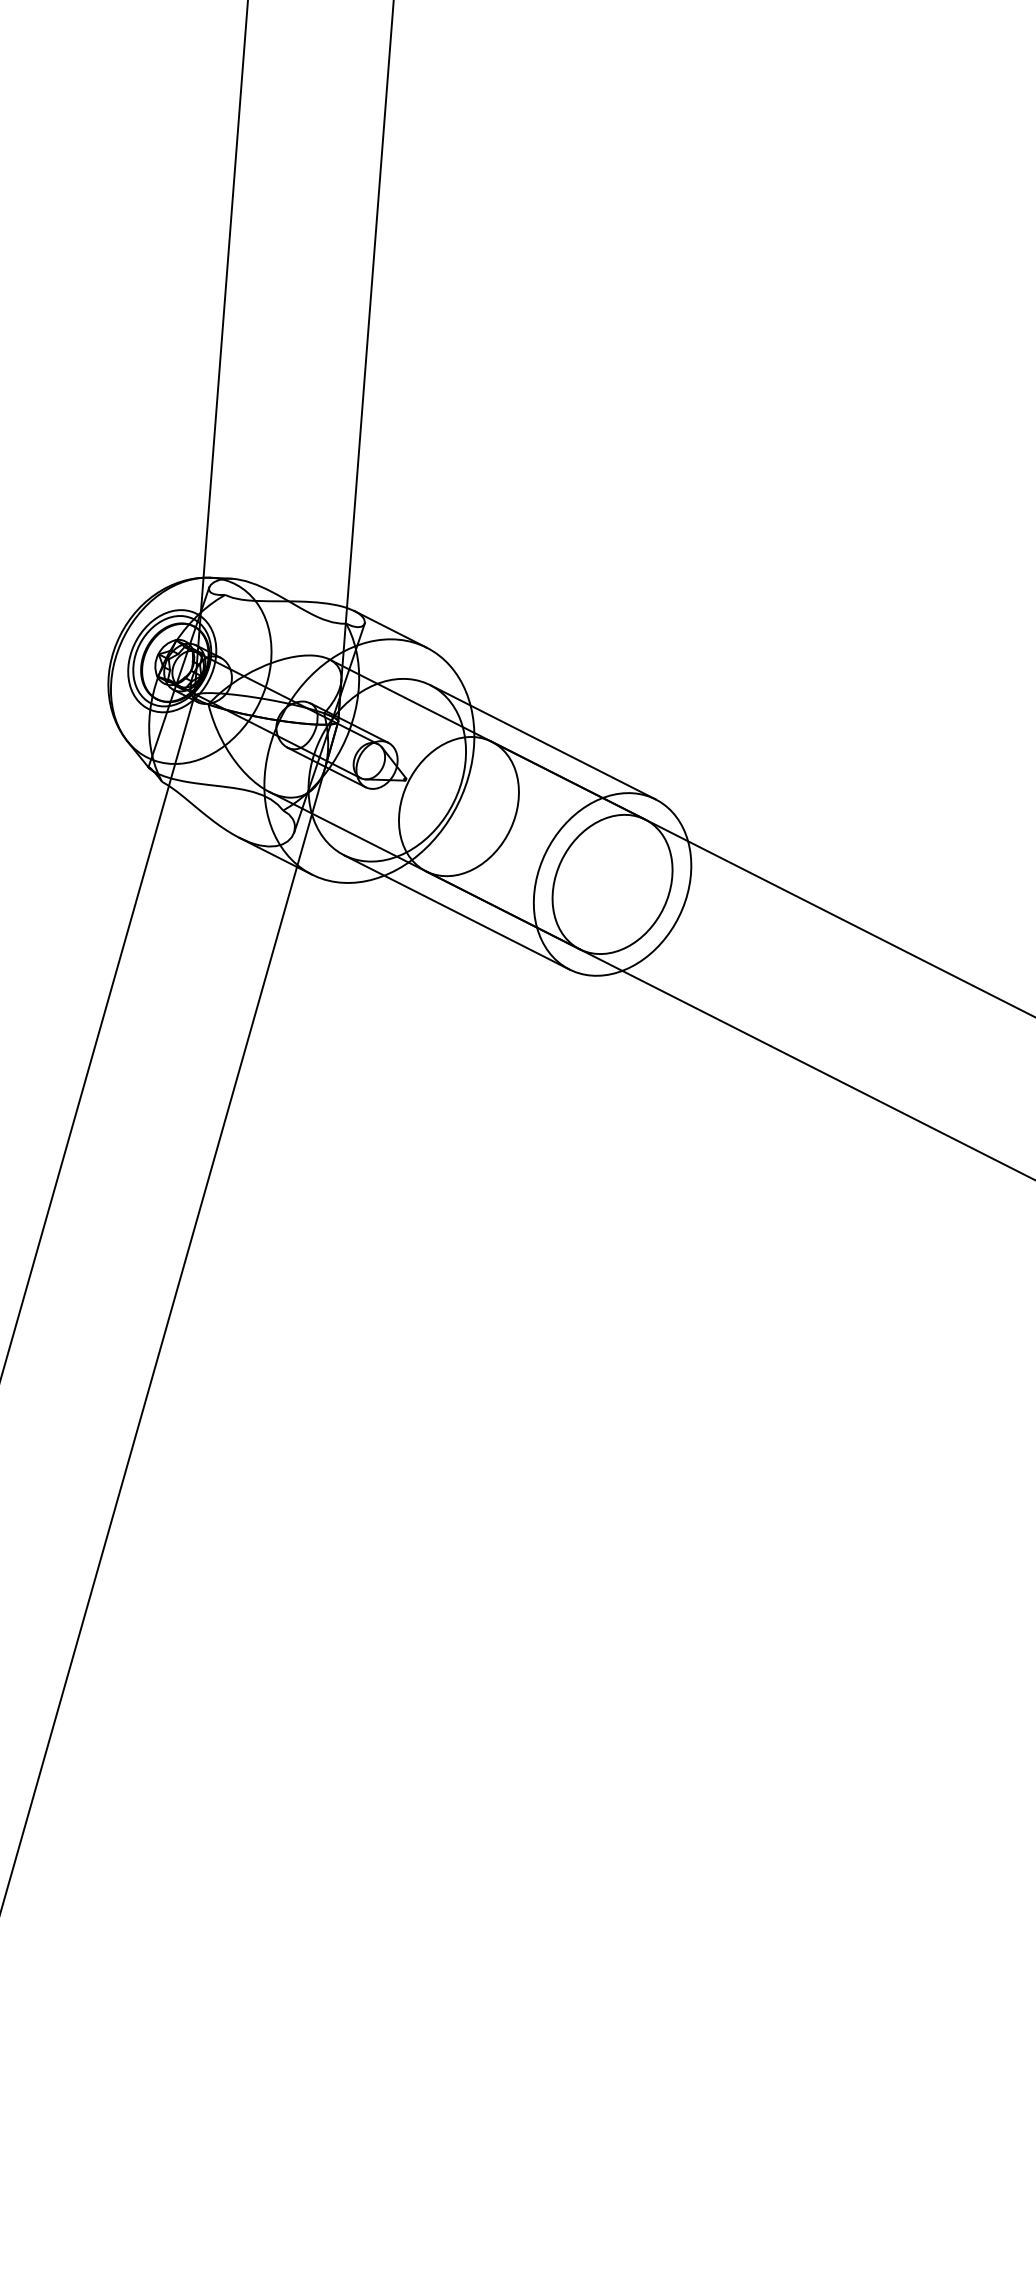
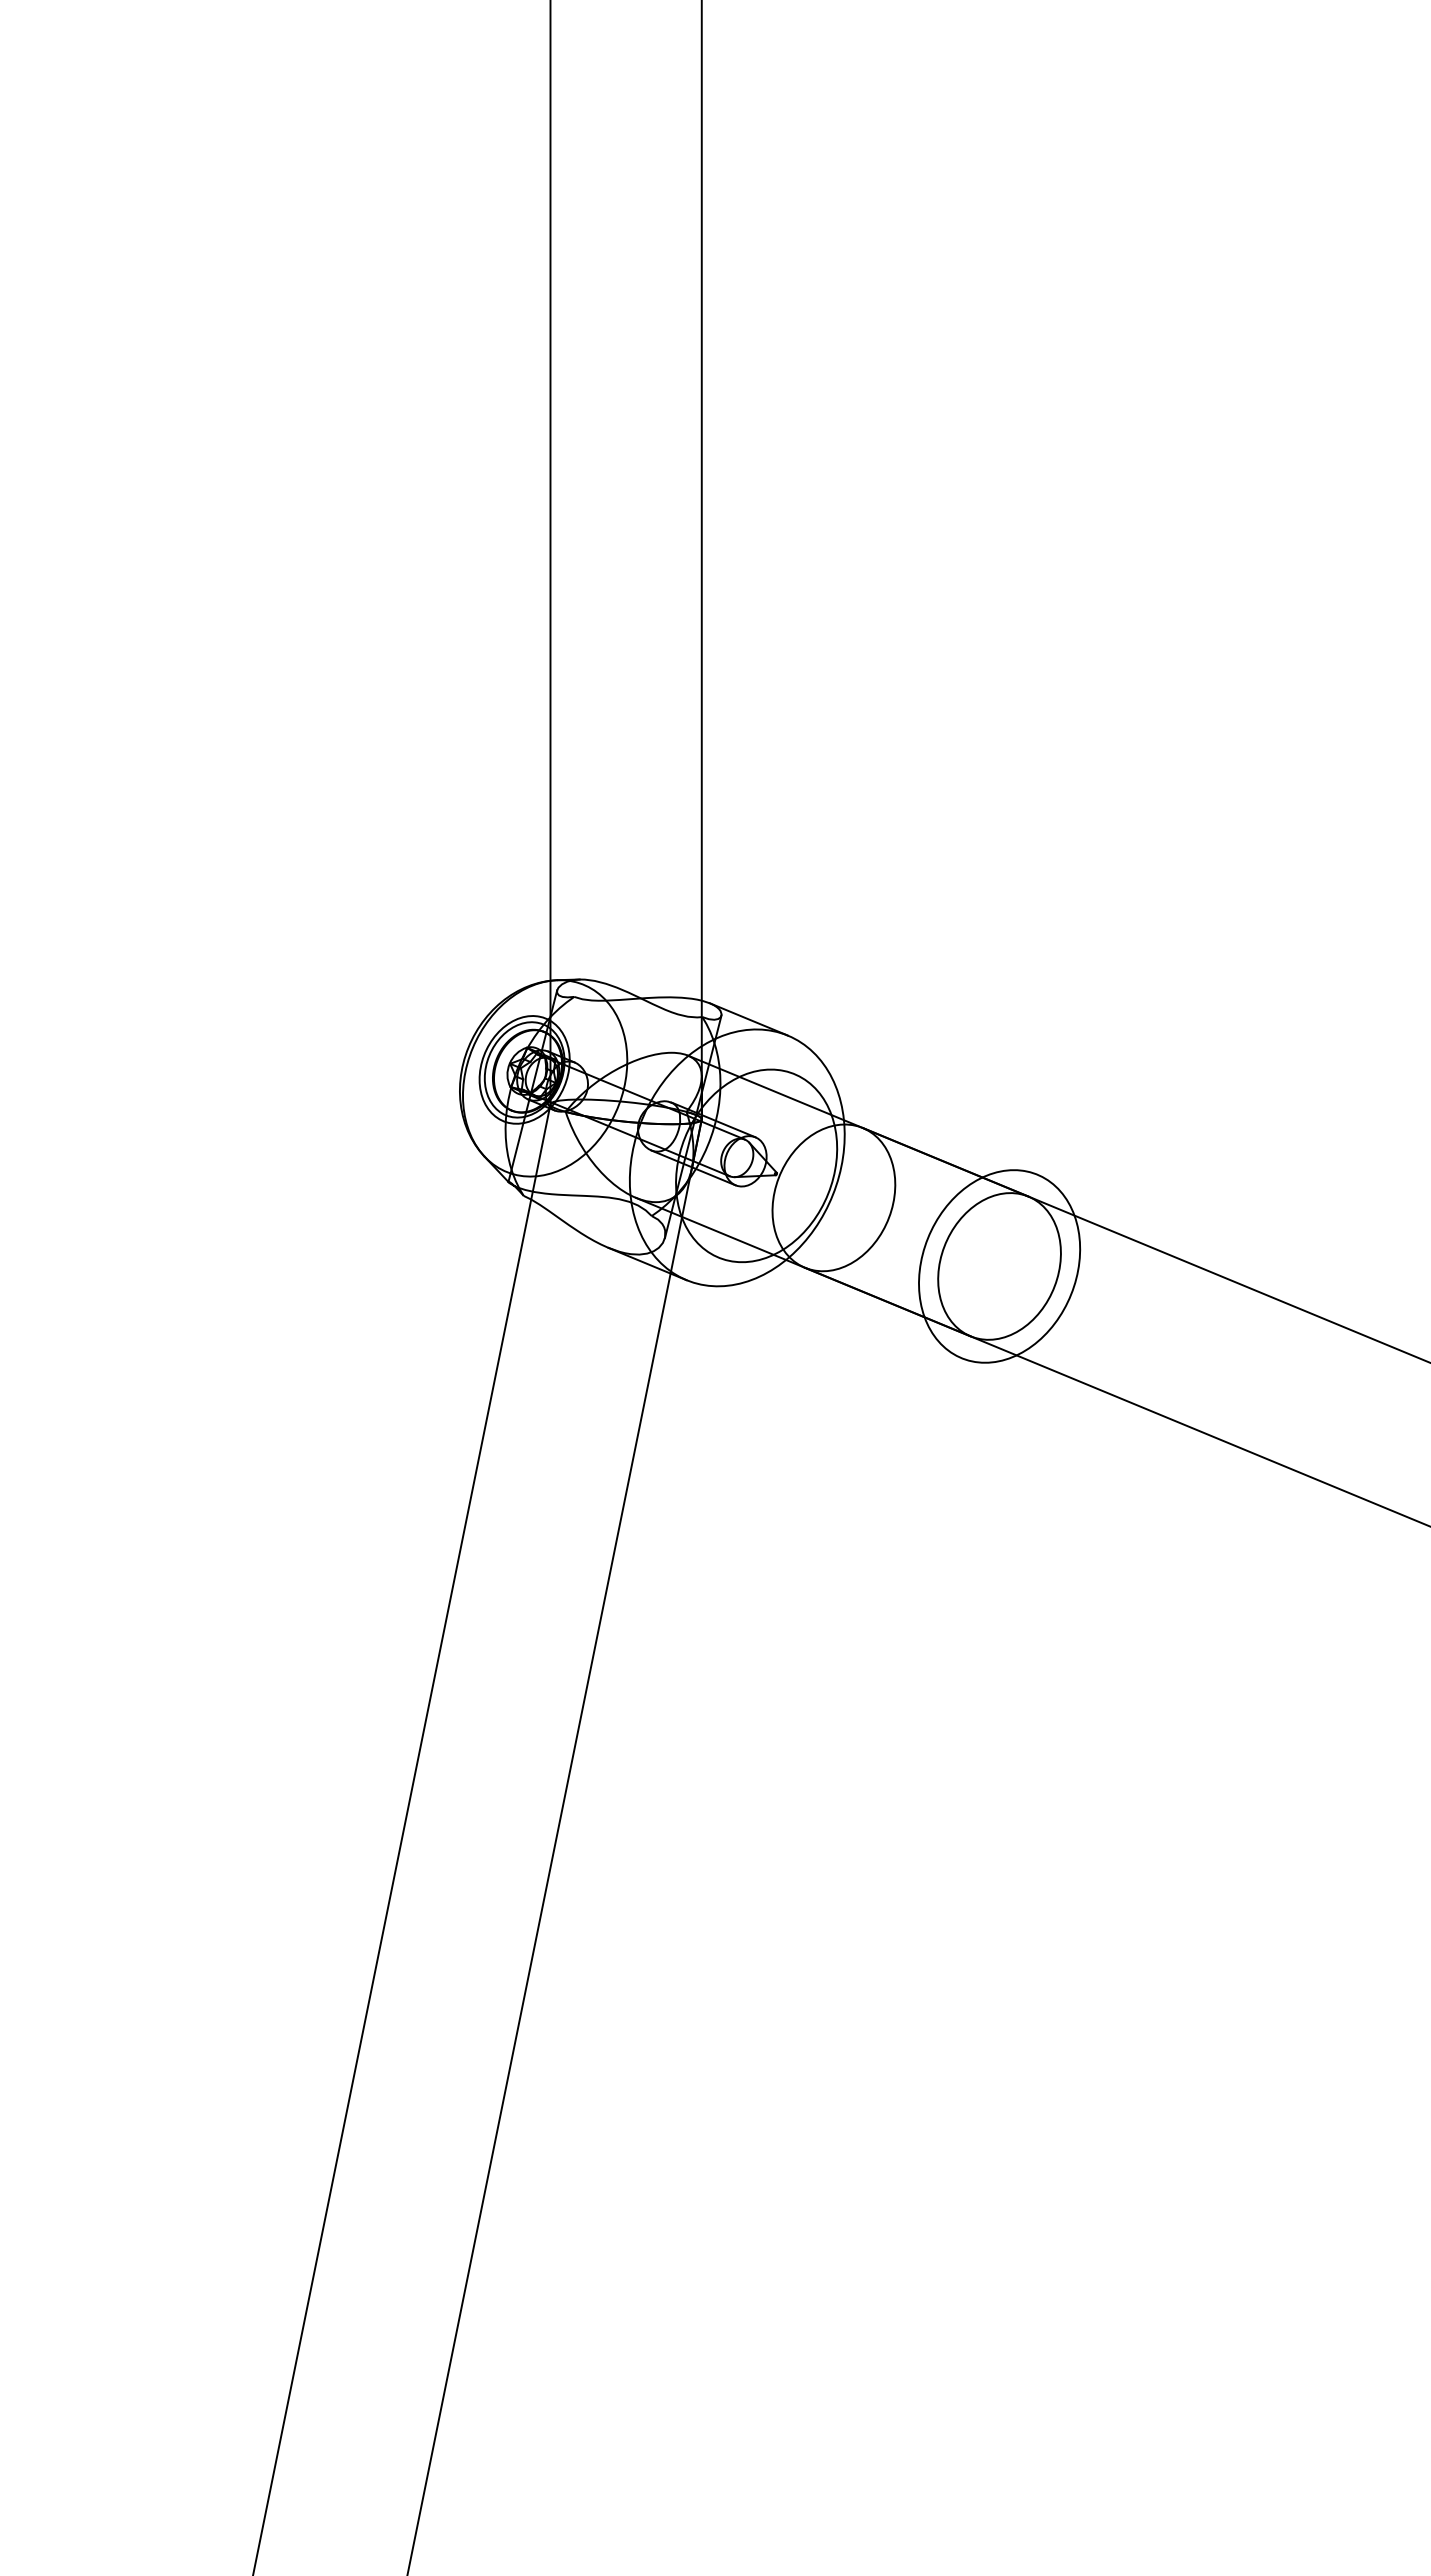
line: (542, 742) -> (915, 1124), removed
line: (456, 911) -> (839, 1307), removed

